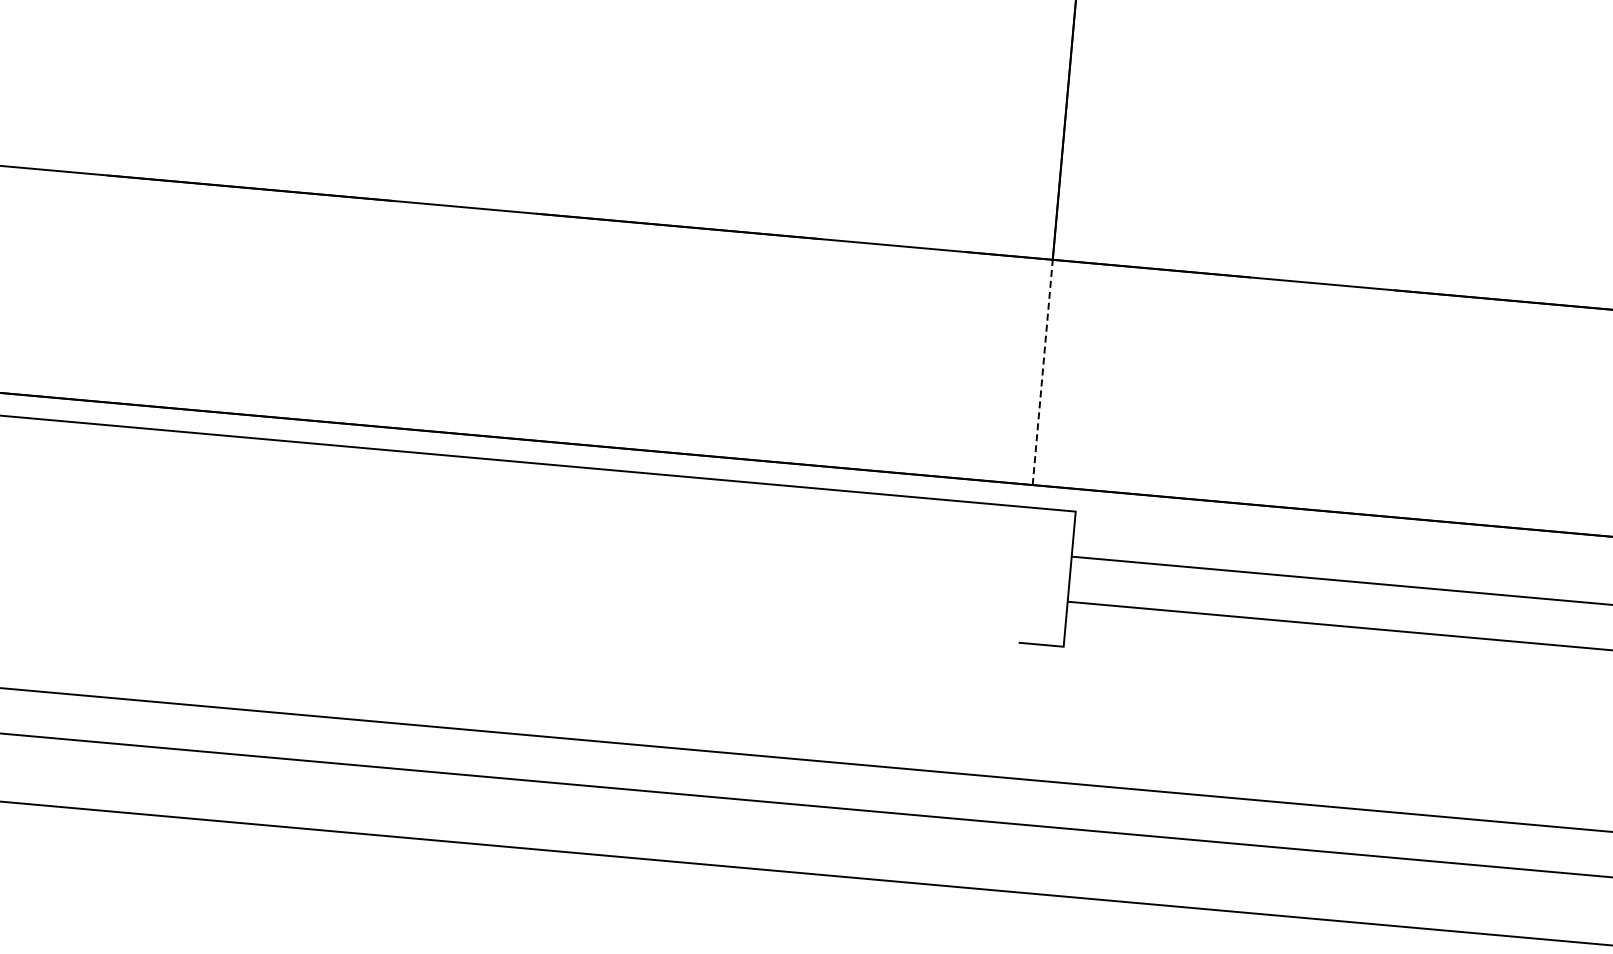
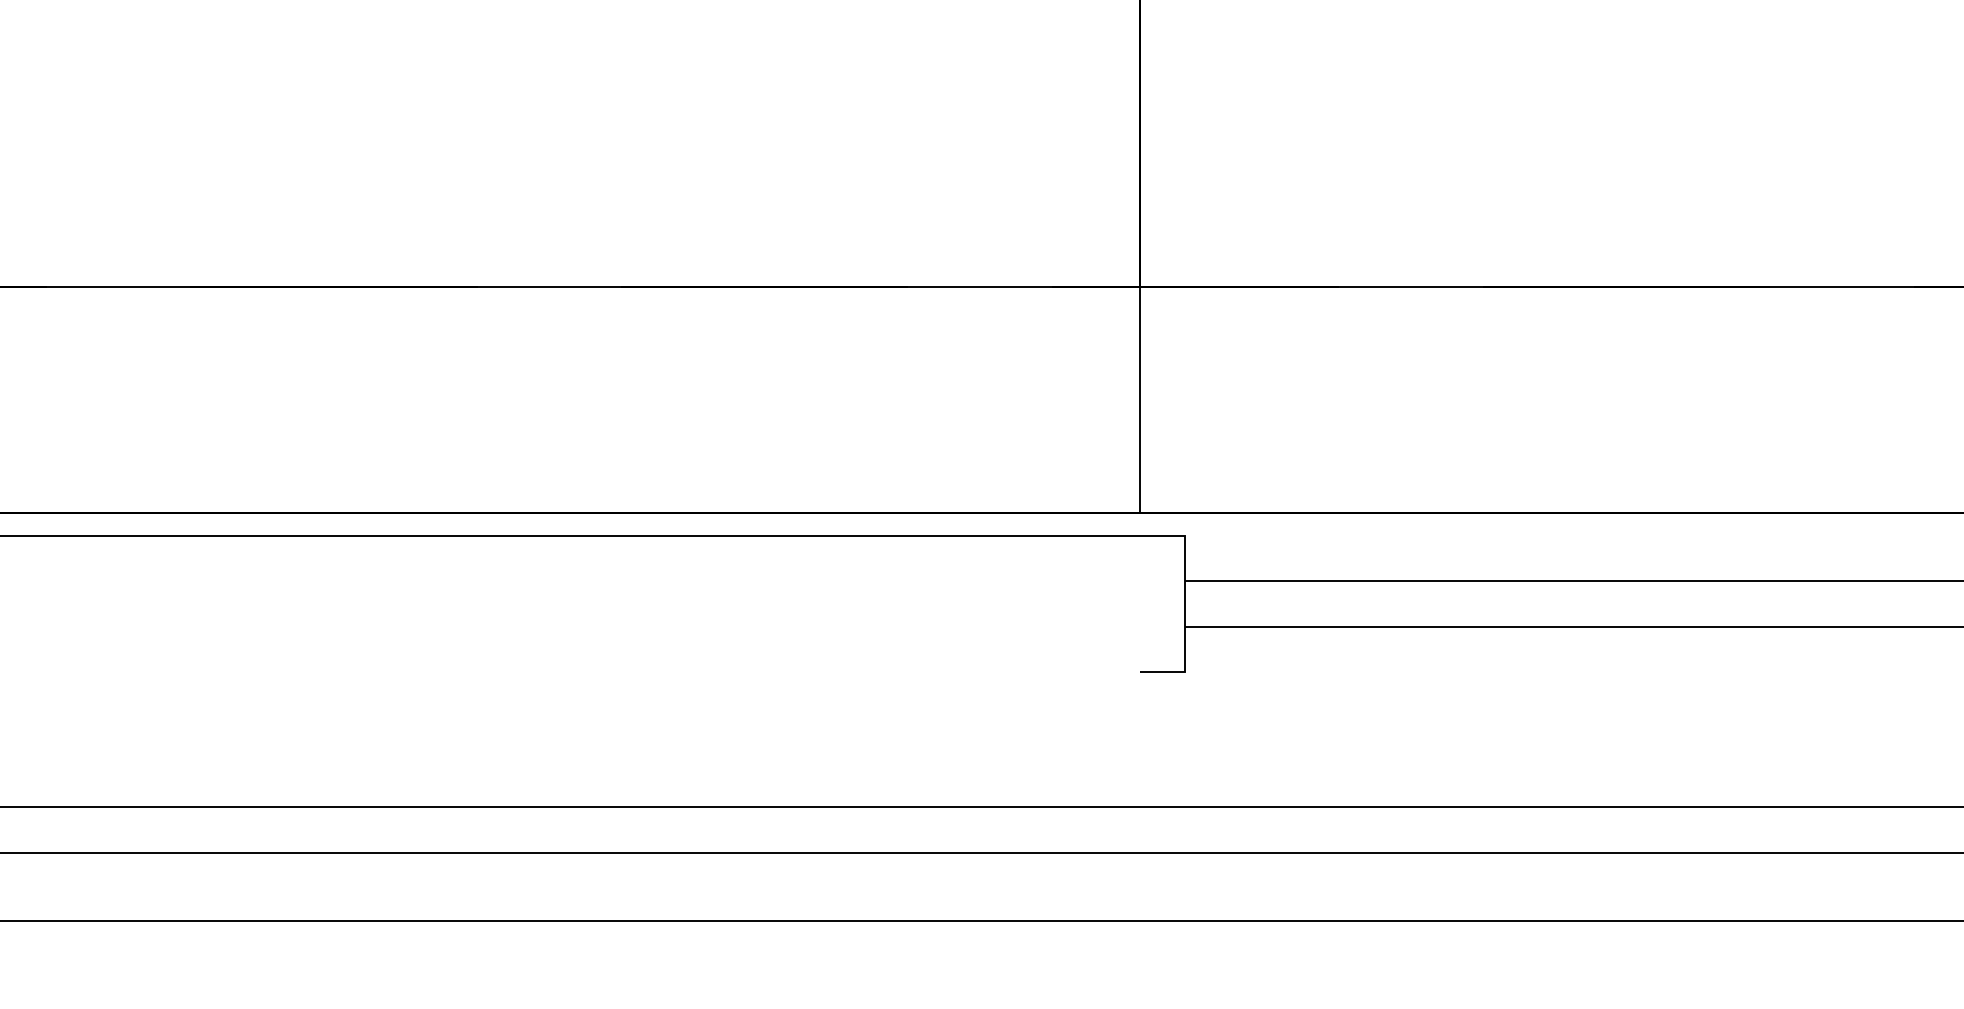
line: (1043, 371) -> (1140, 399), dashed -> solid

